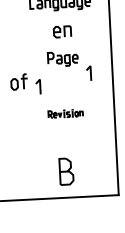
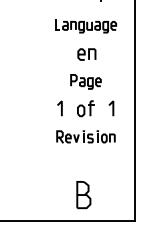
line: (90, 73) -> (112, 108), moved
part: (18, 81) -> (85, 108), moved
part: (65, 113) -> (85, 136), size x1.67

